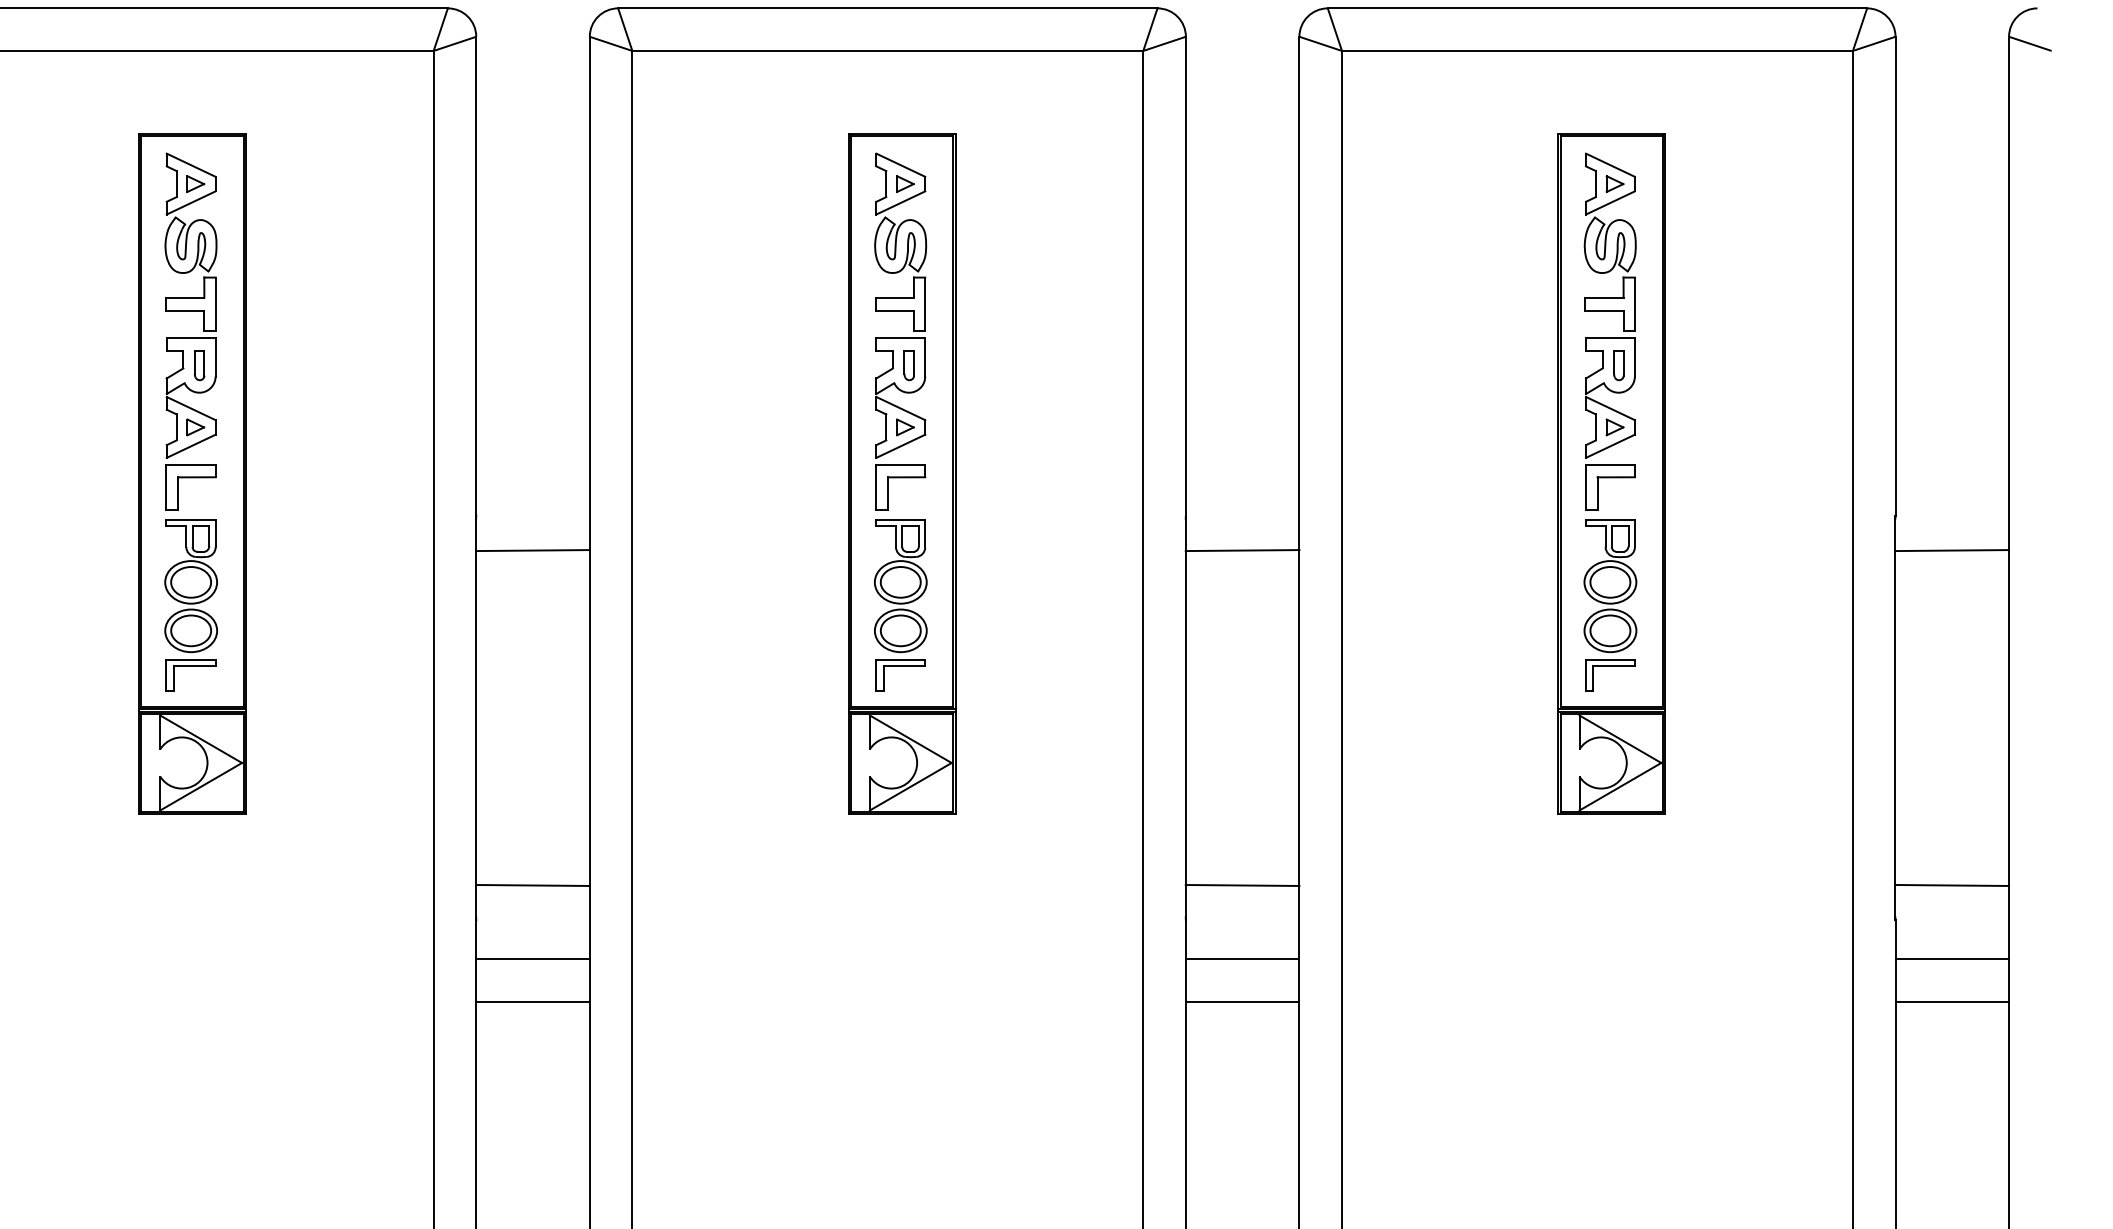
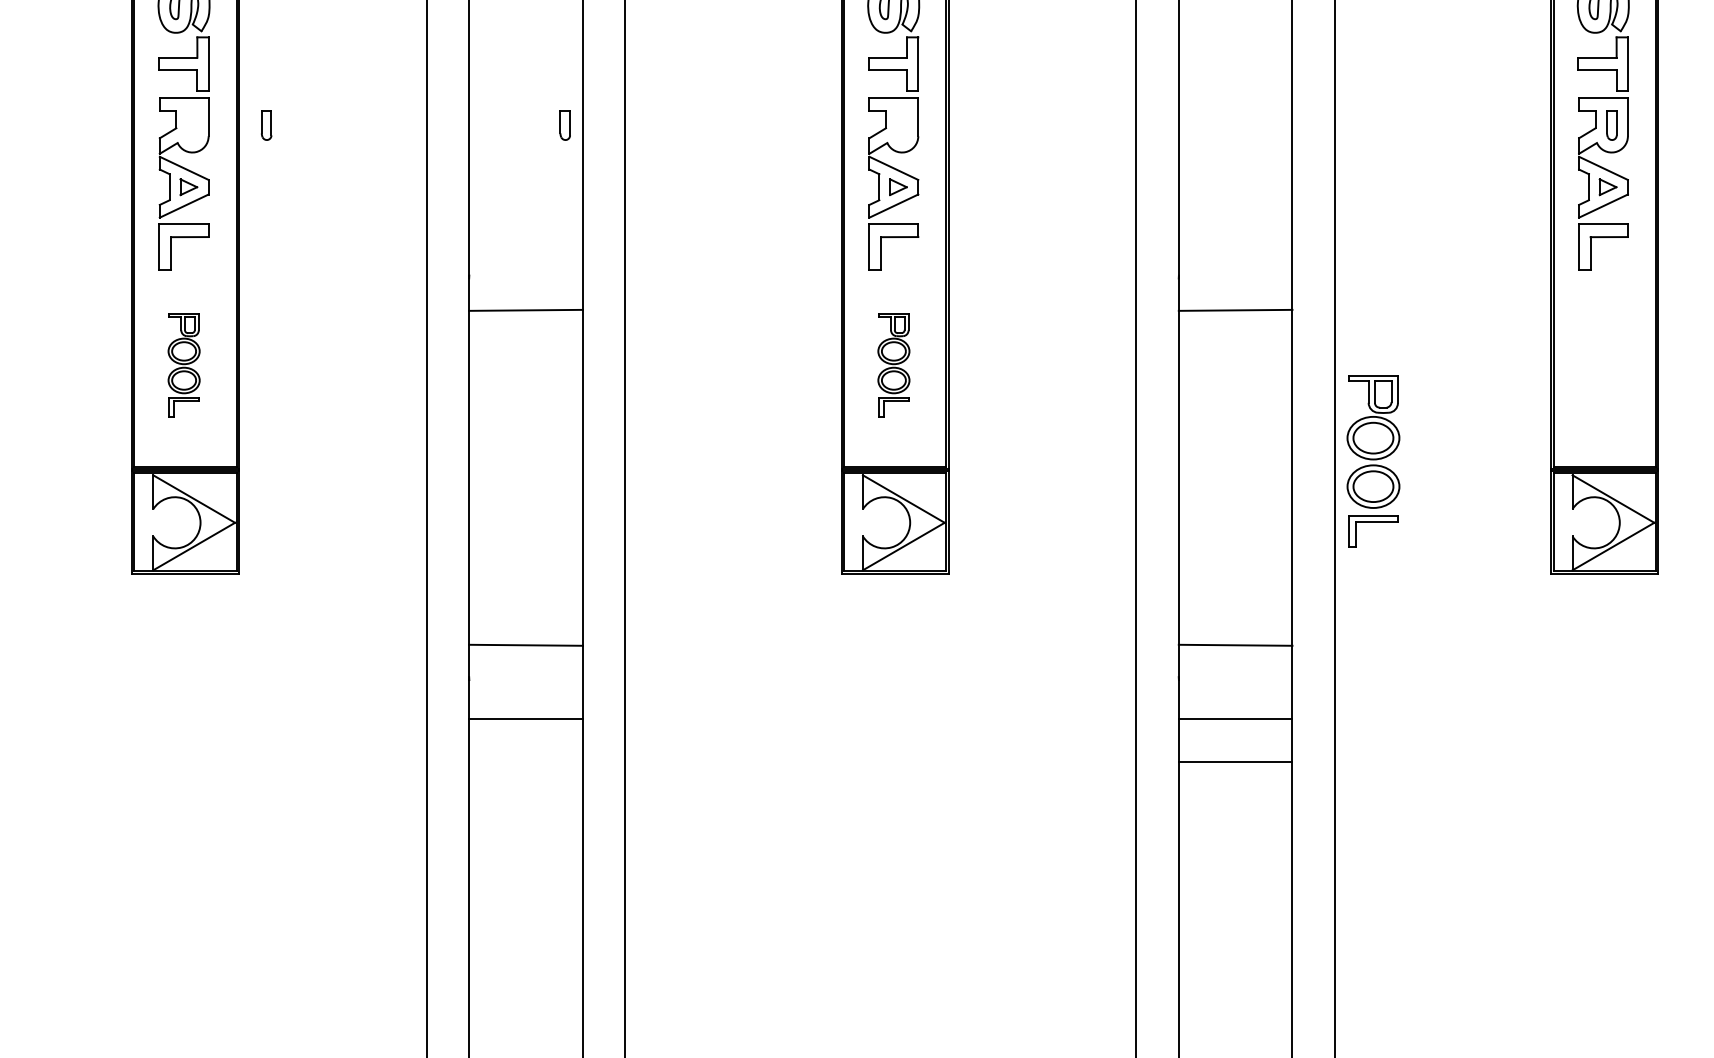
part: (199, 365) -> (266, 125), moved
part: (908, 365) -> (564, 125), moved
part: (190, 605) -> (183, 365), size x0.6
part: (900, 605) -> (893, 365), size x0.6
part: (1610, 605) -> (1373, 461), moved
line: (532, 1001) -> (525, 761), removed

